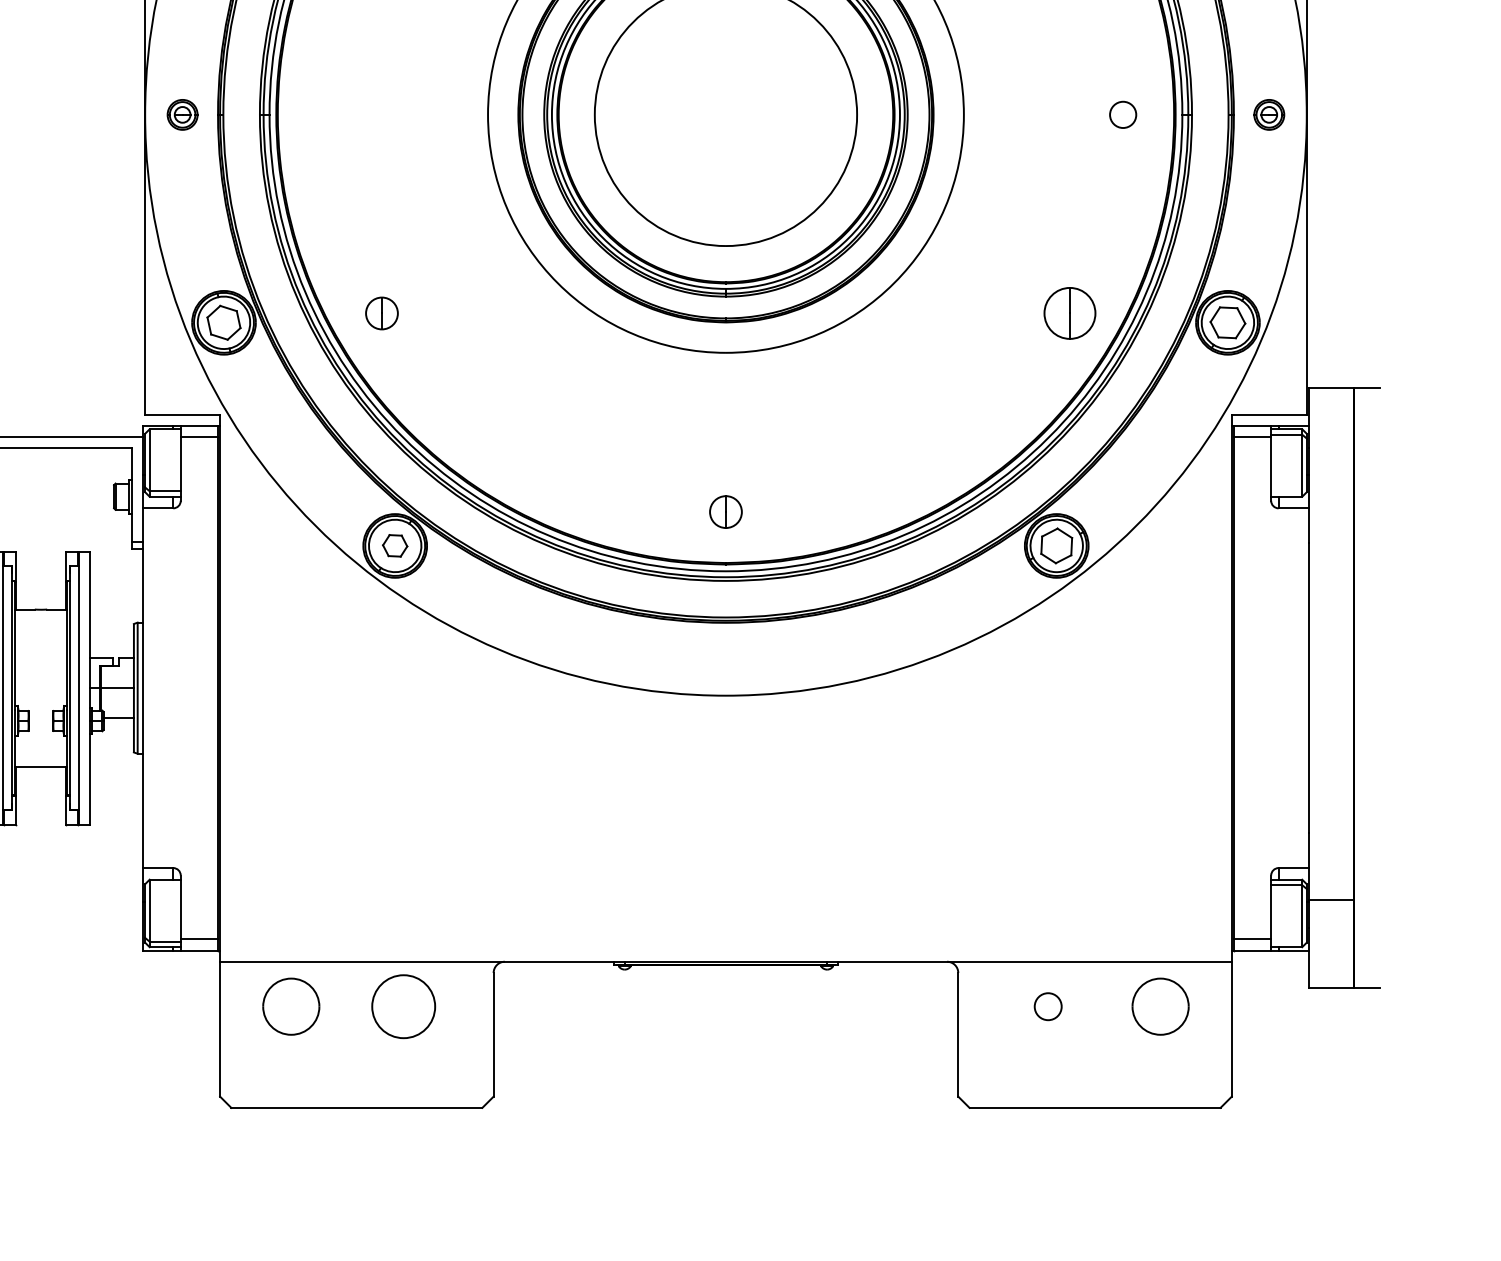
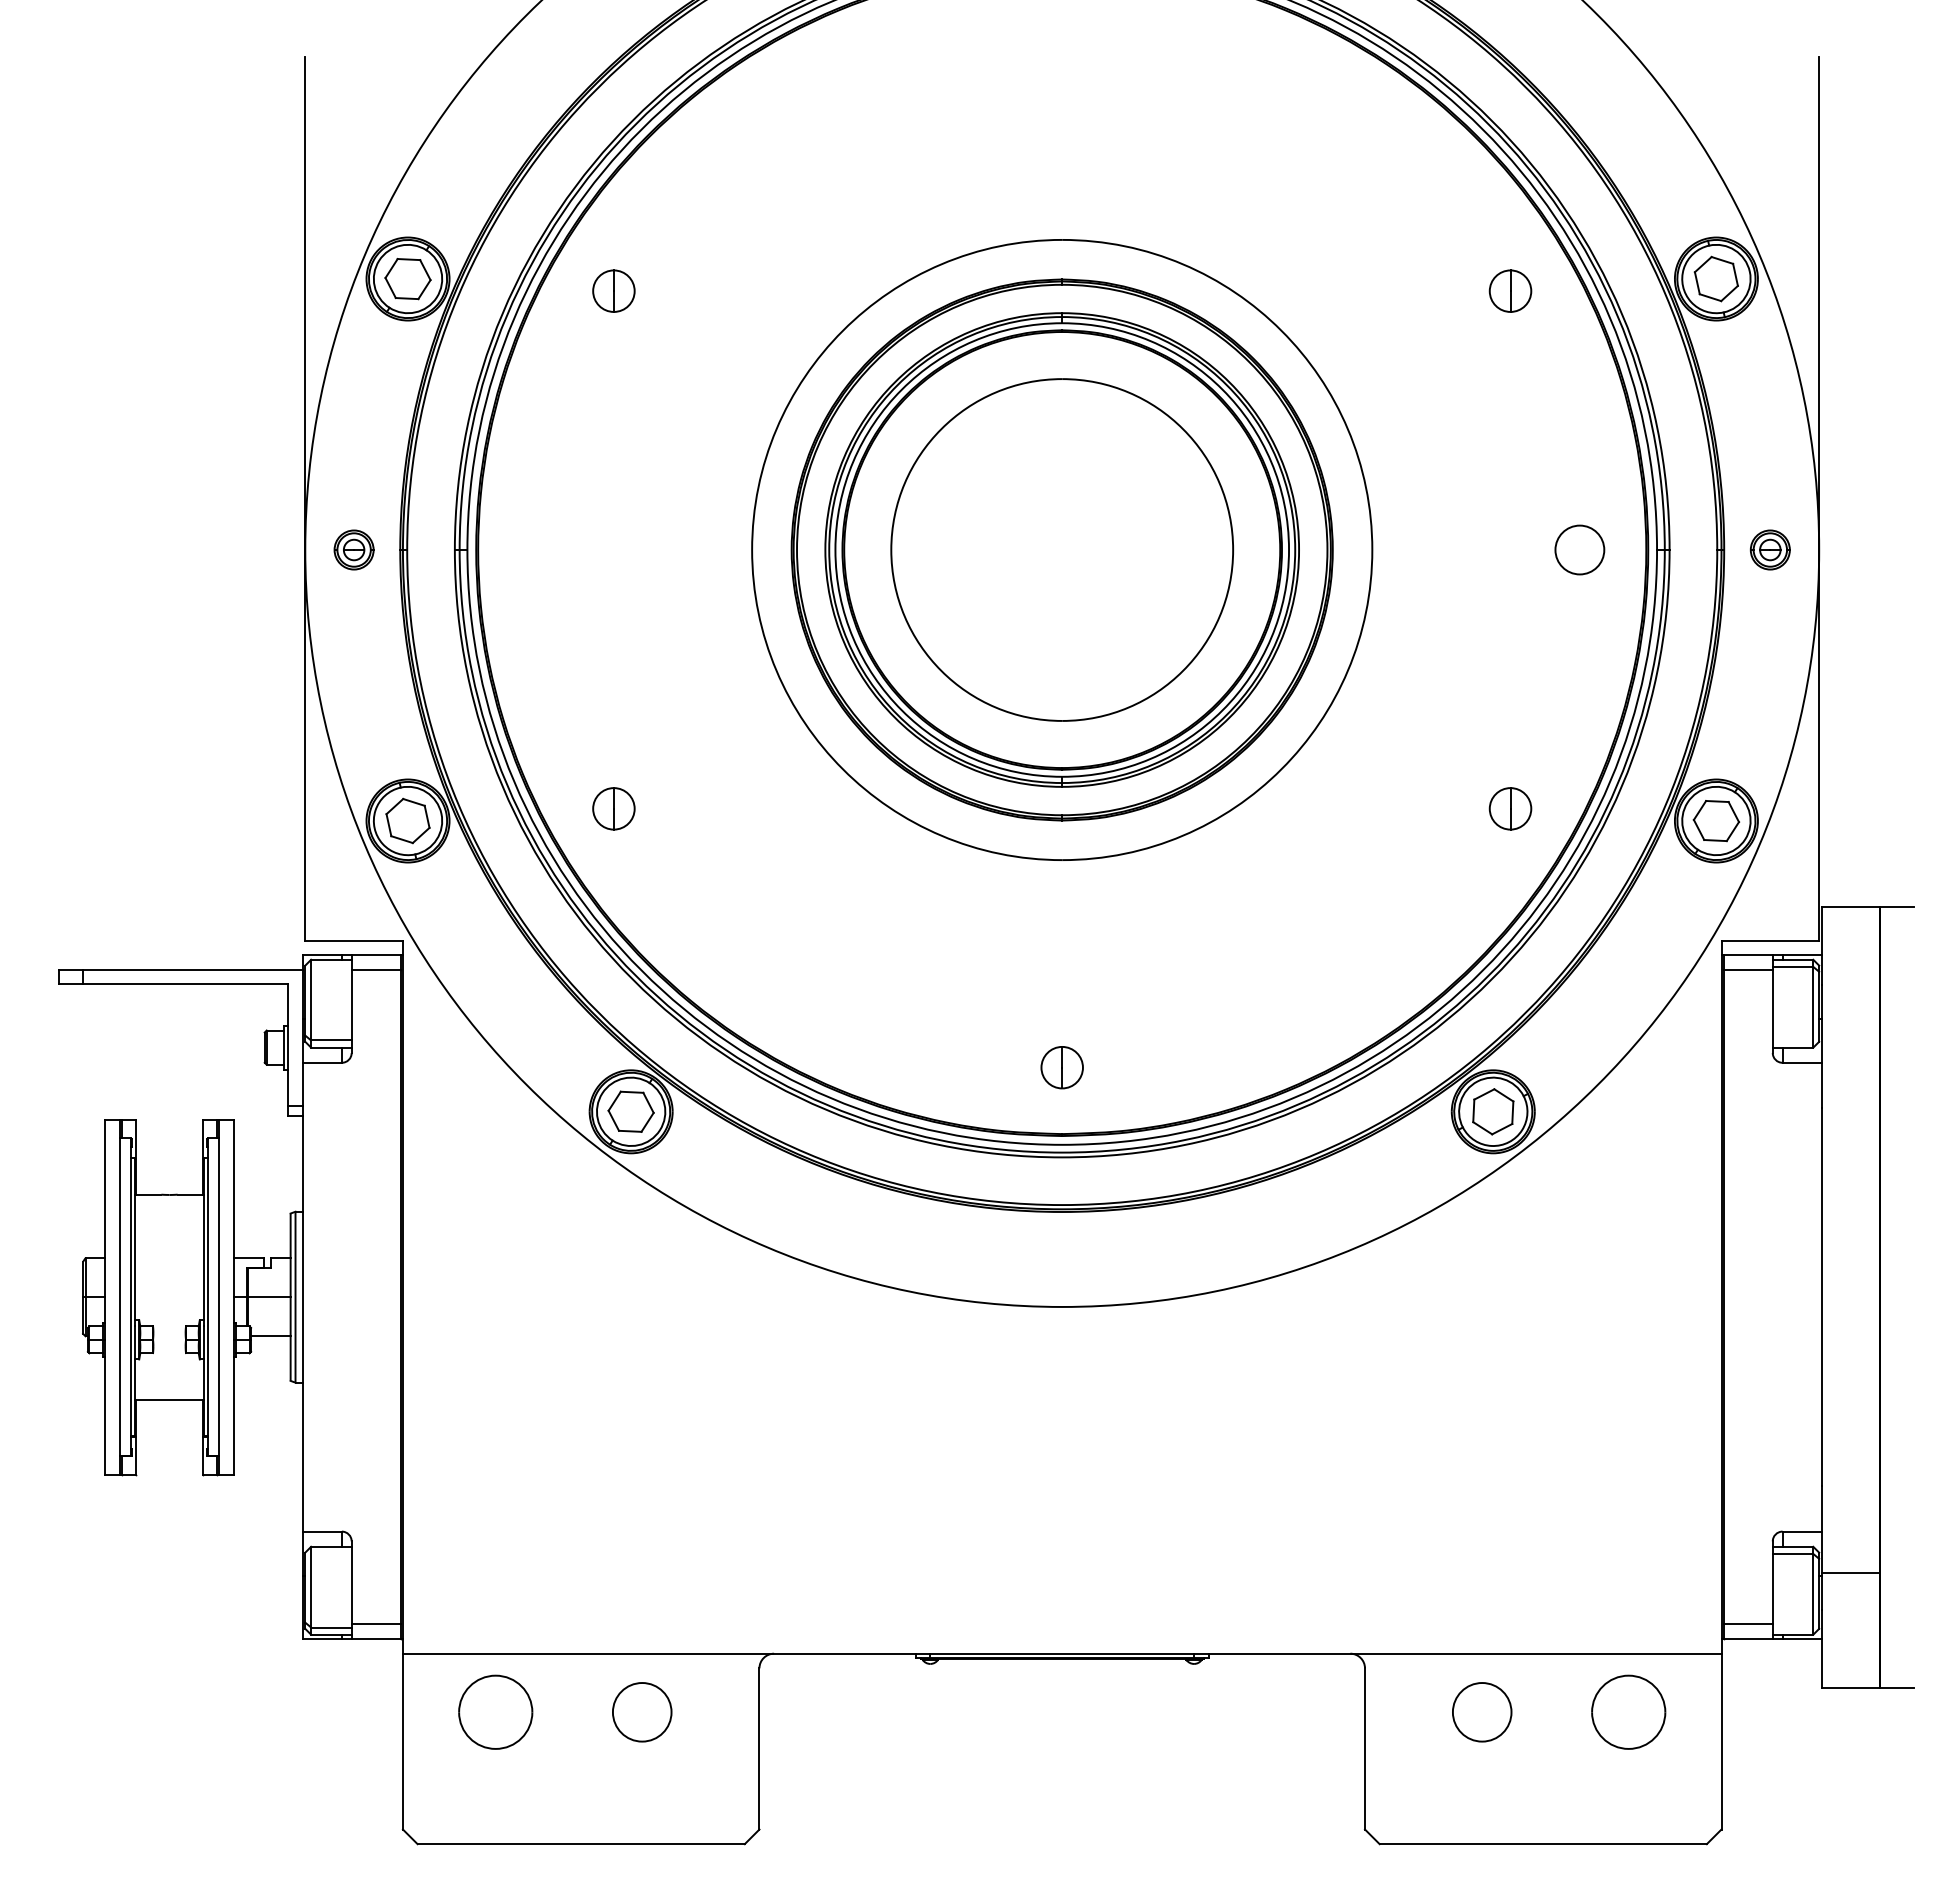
circle: (1122, 114) -> (1579, 549), size x1.43
part: (1069, 313) -> (1510, 808), size x0.62
part: (394, 545) -> (630, 1111), size x1.43
circle: (403, 1006) -> (641, 1712), size x0.71
circle: (1047, 1006) -> (1481, 1712), size x1.67

